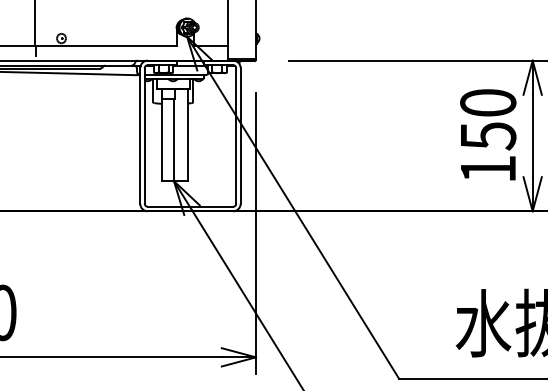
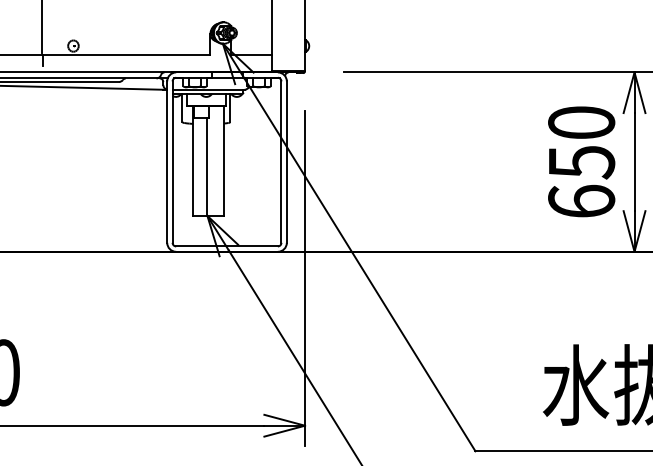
text: (488, 168) -> (581, 200), 150 -> 650

